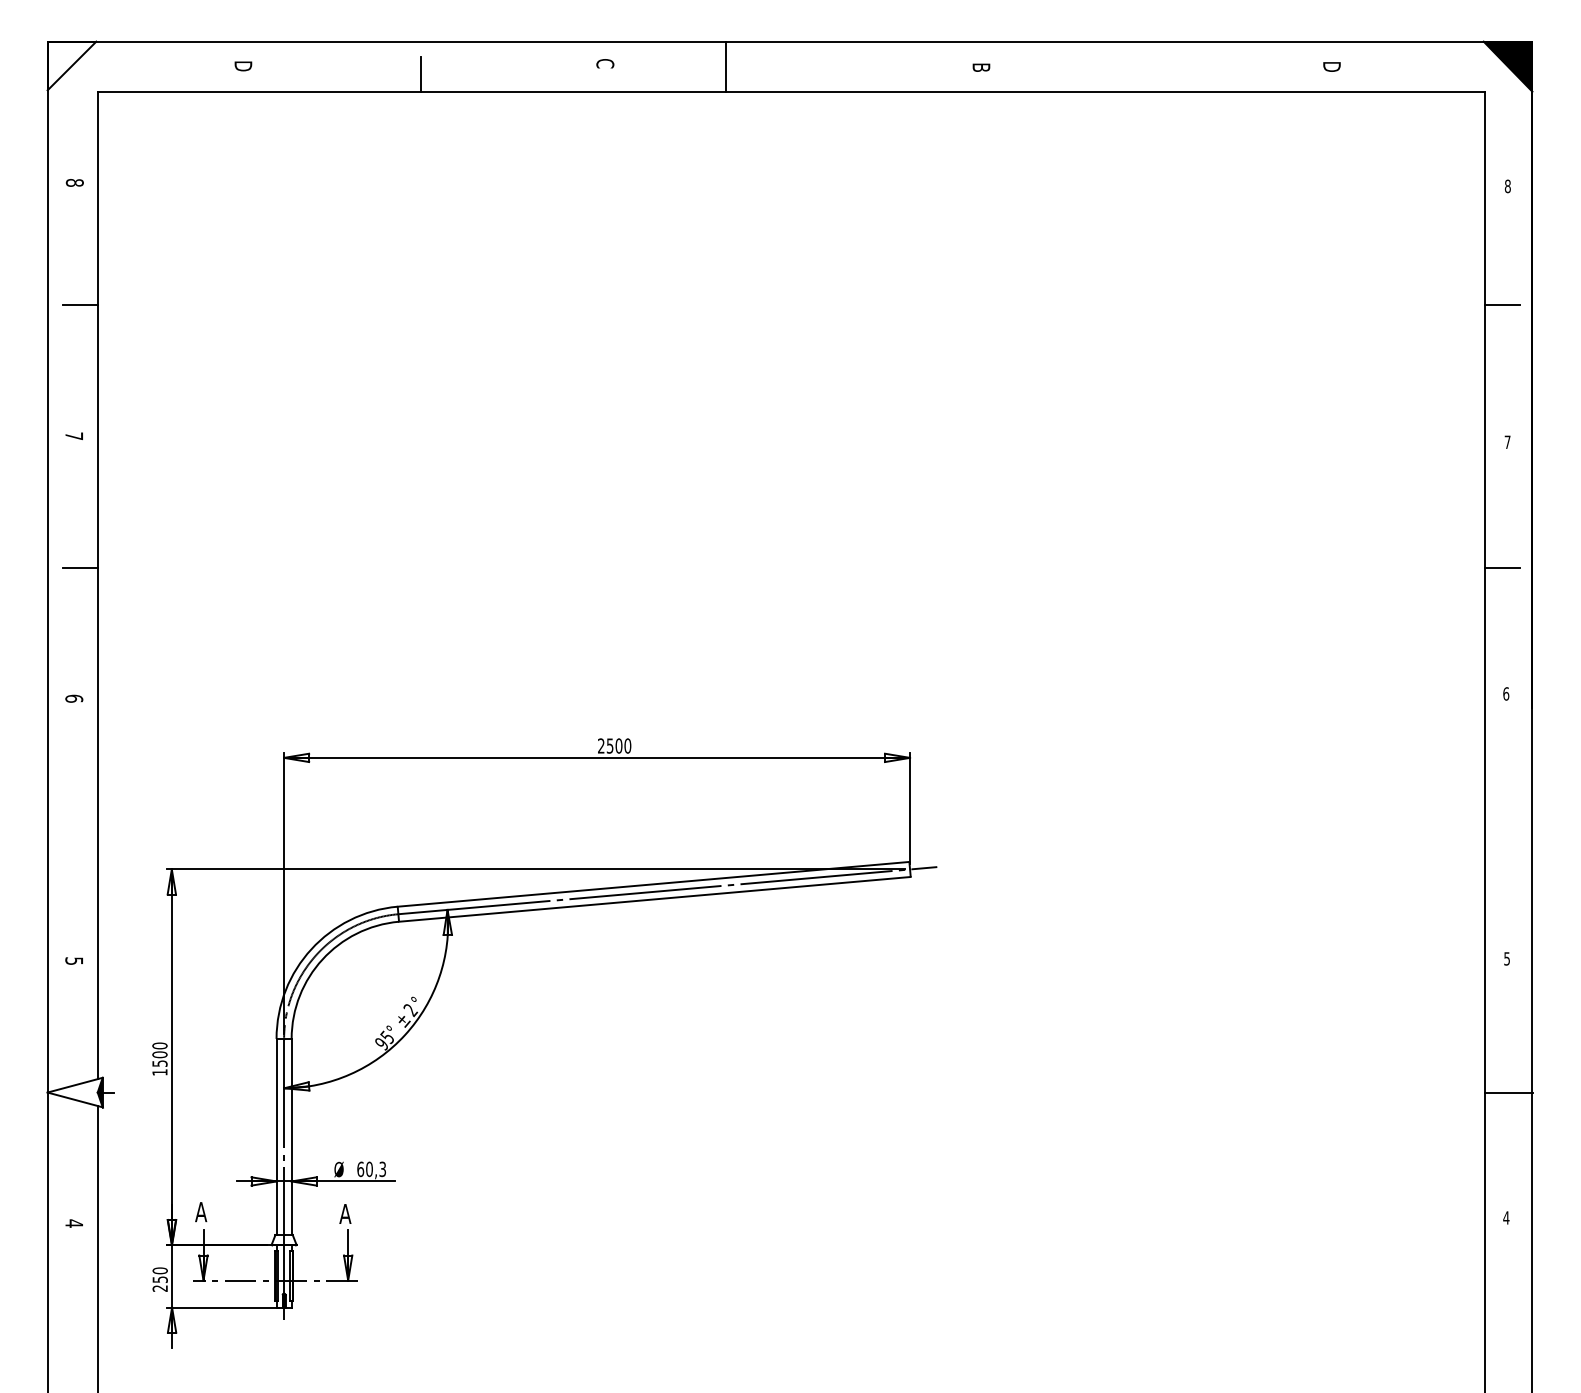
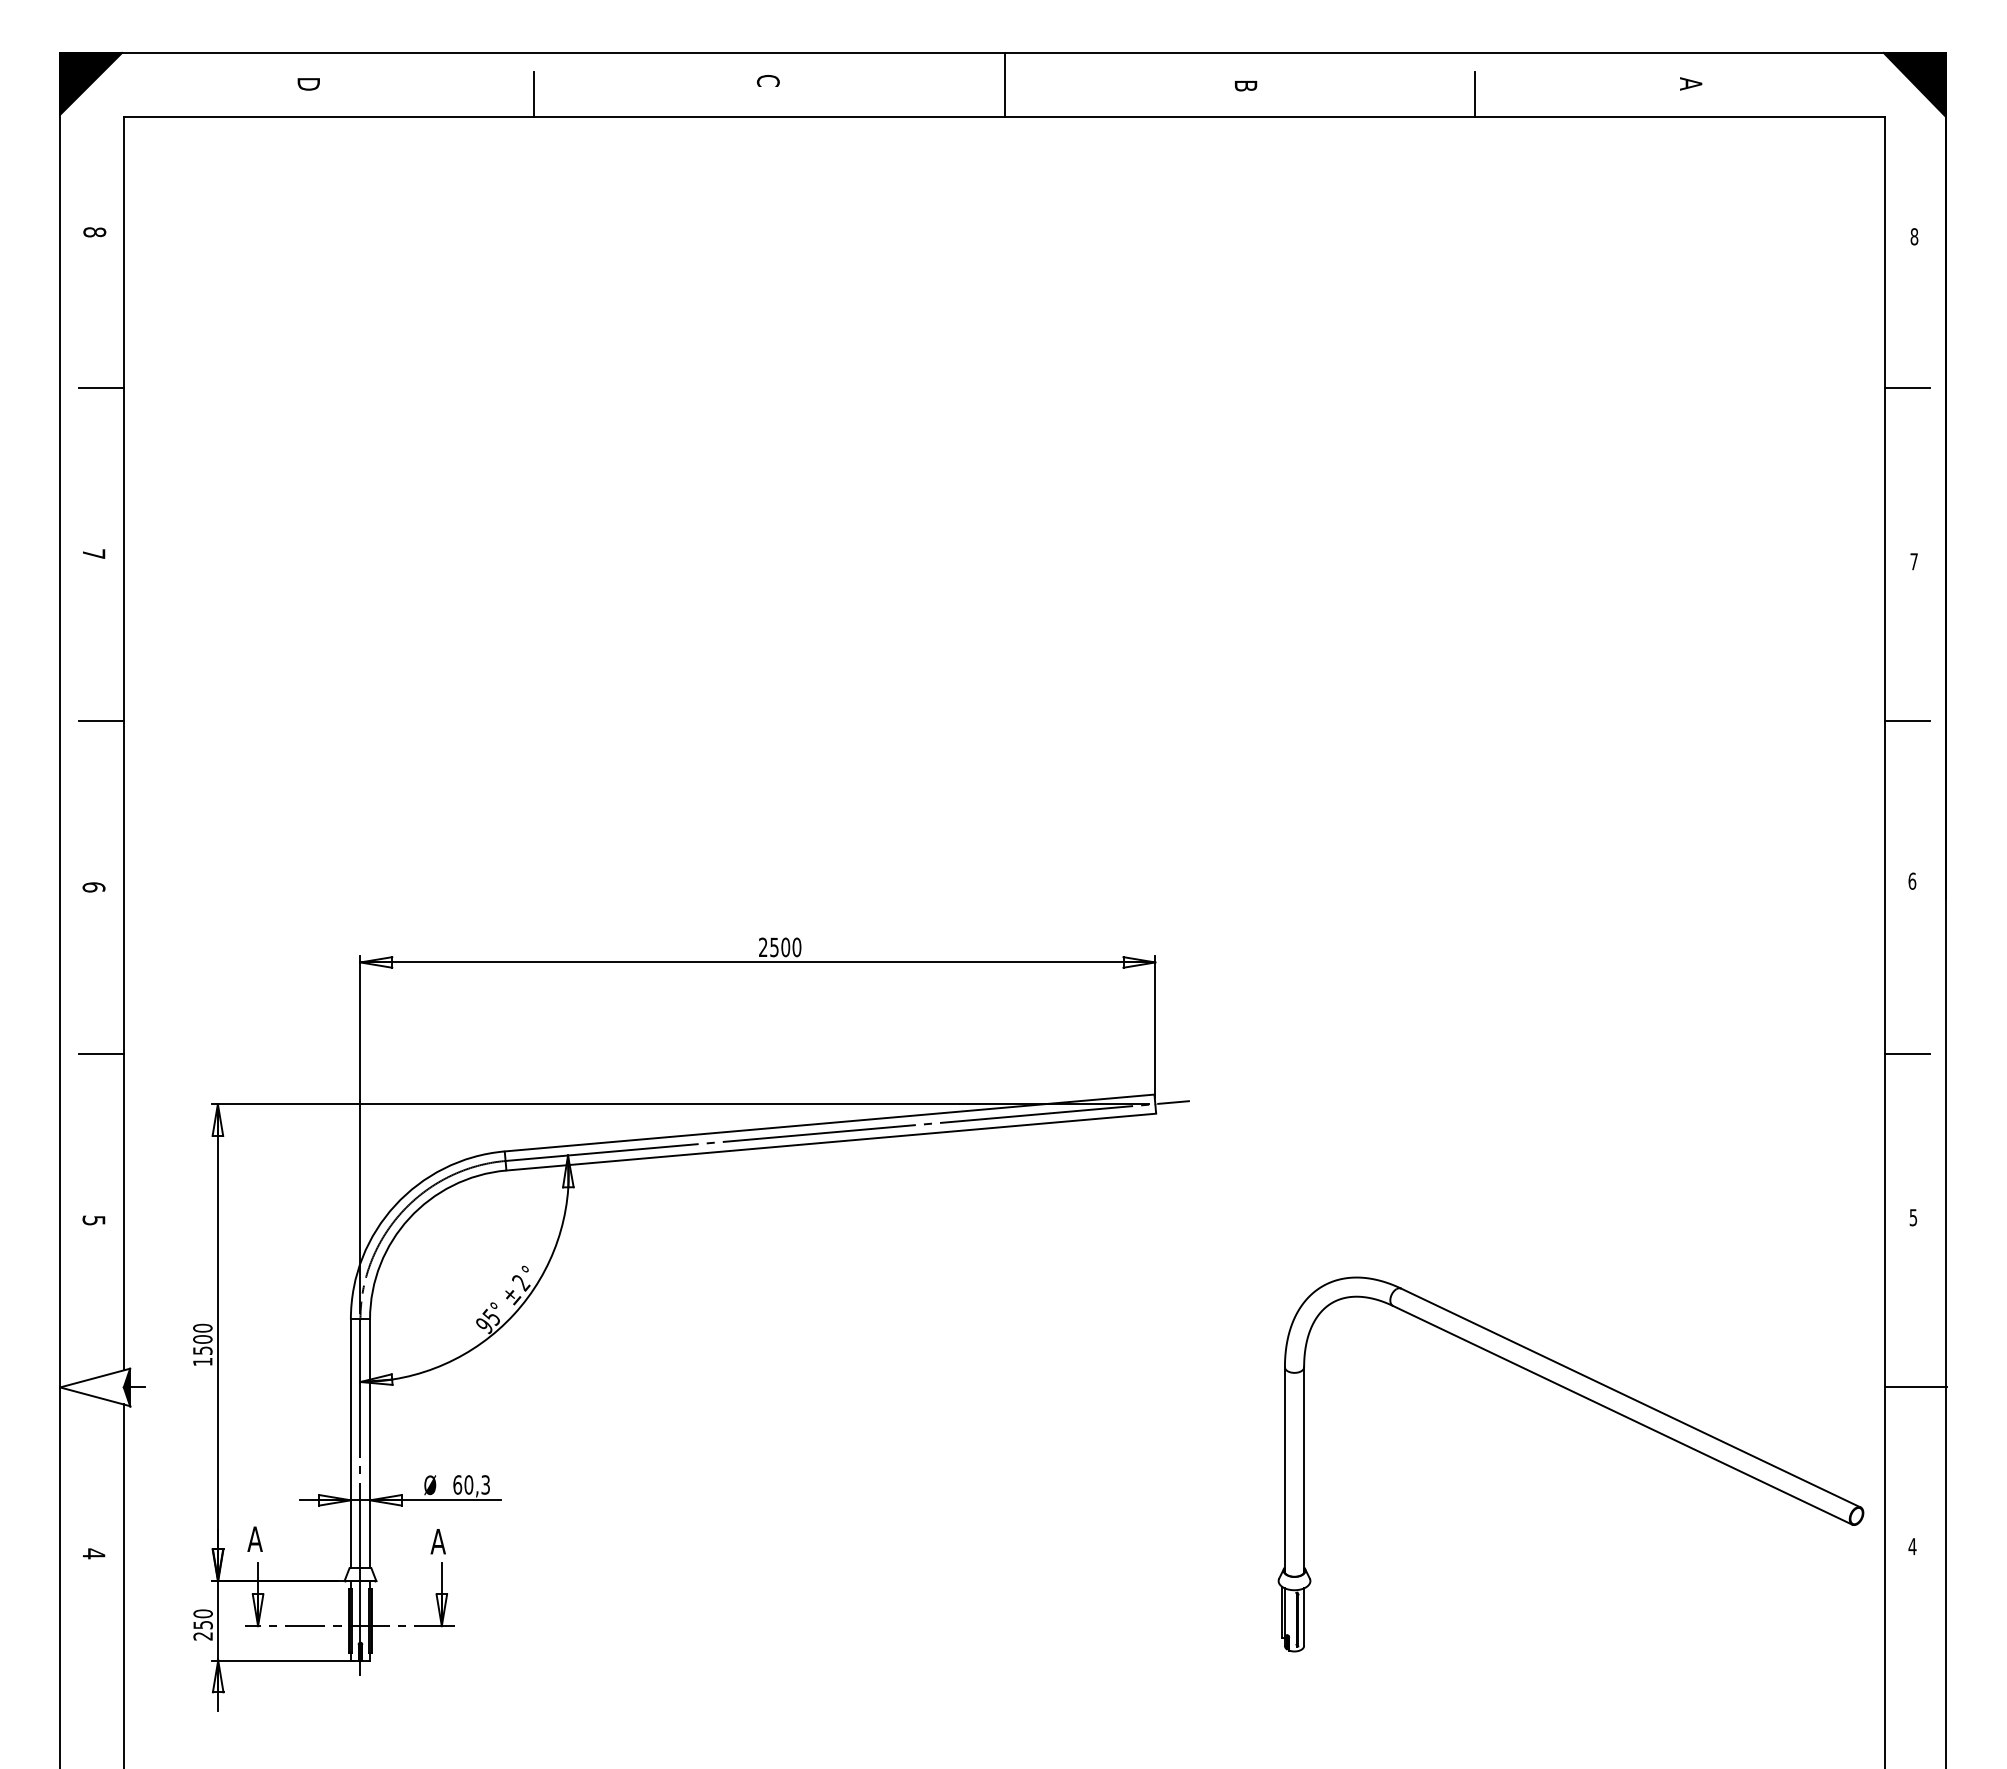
fill: (72, 65) -> (91, 83), added
line: (725, 66) -> (1004, 84), moved
text: (1332, 66) -> (1691, 84), D -> A
line: (1162, 73) -> (1475, 93), added
line: (80, 830) -> (101, 1054), added
line: (1502, 830) -> (1907, 1054), added
part: (1259, 1106) -> (1599, 1405), added

